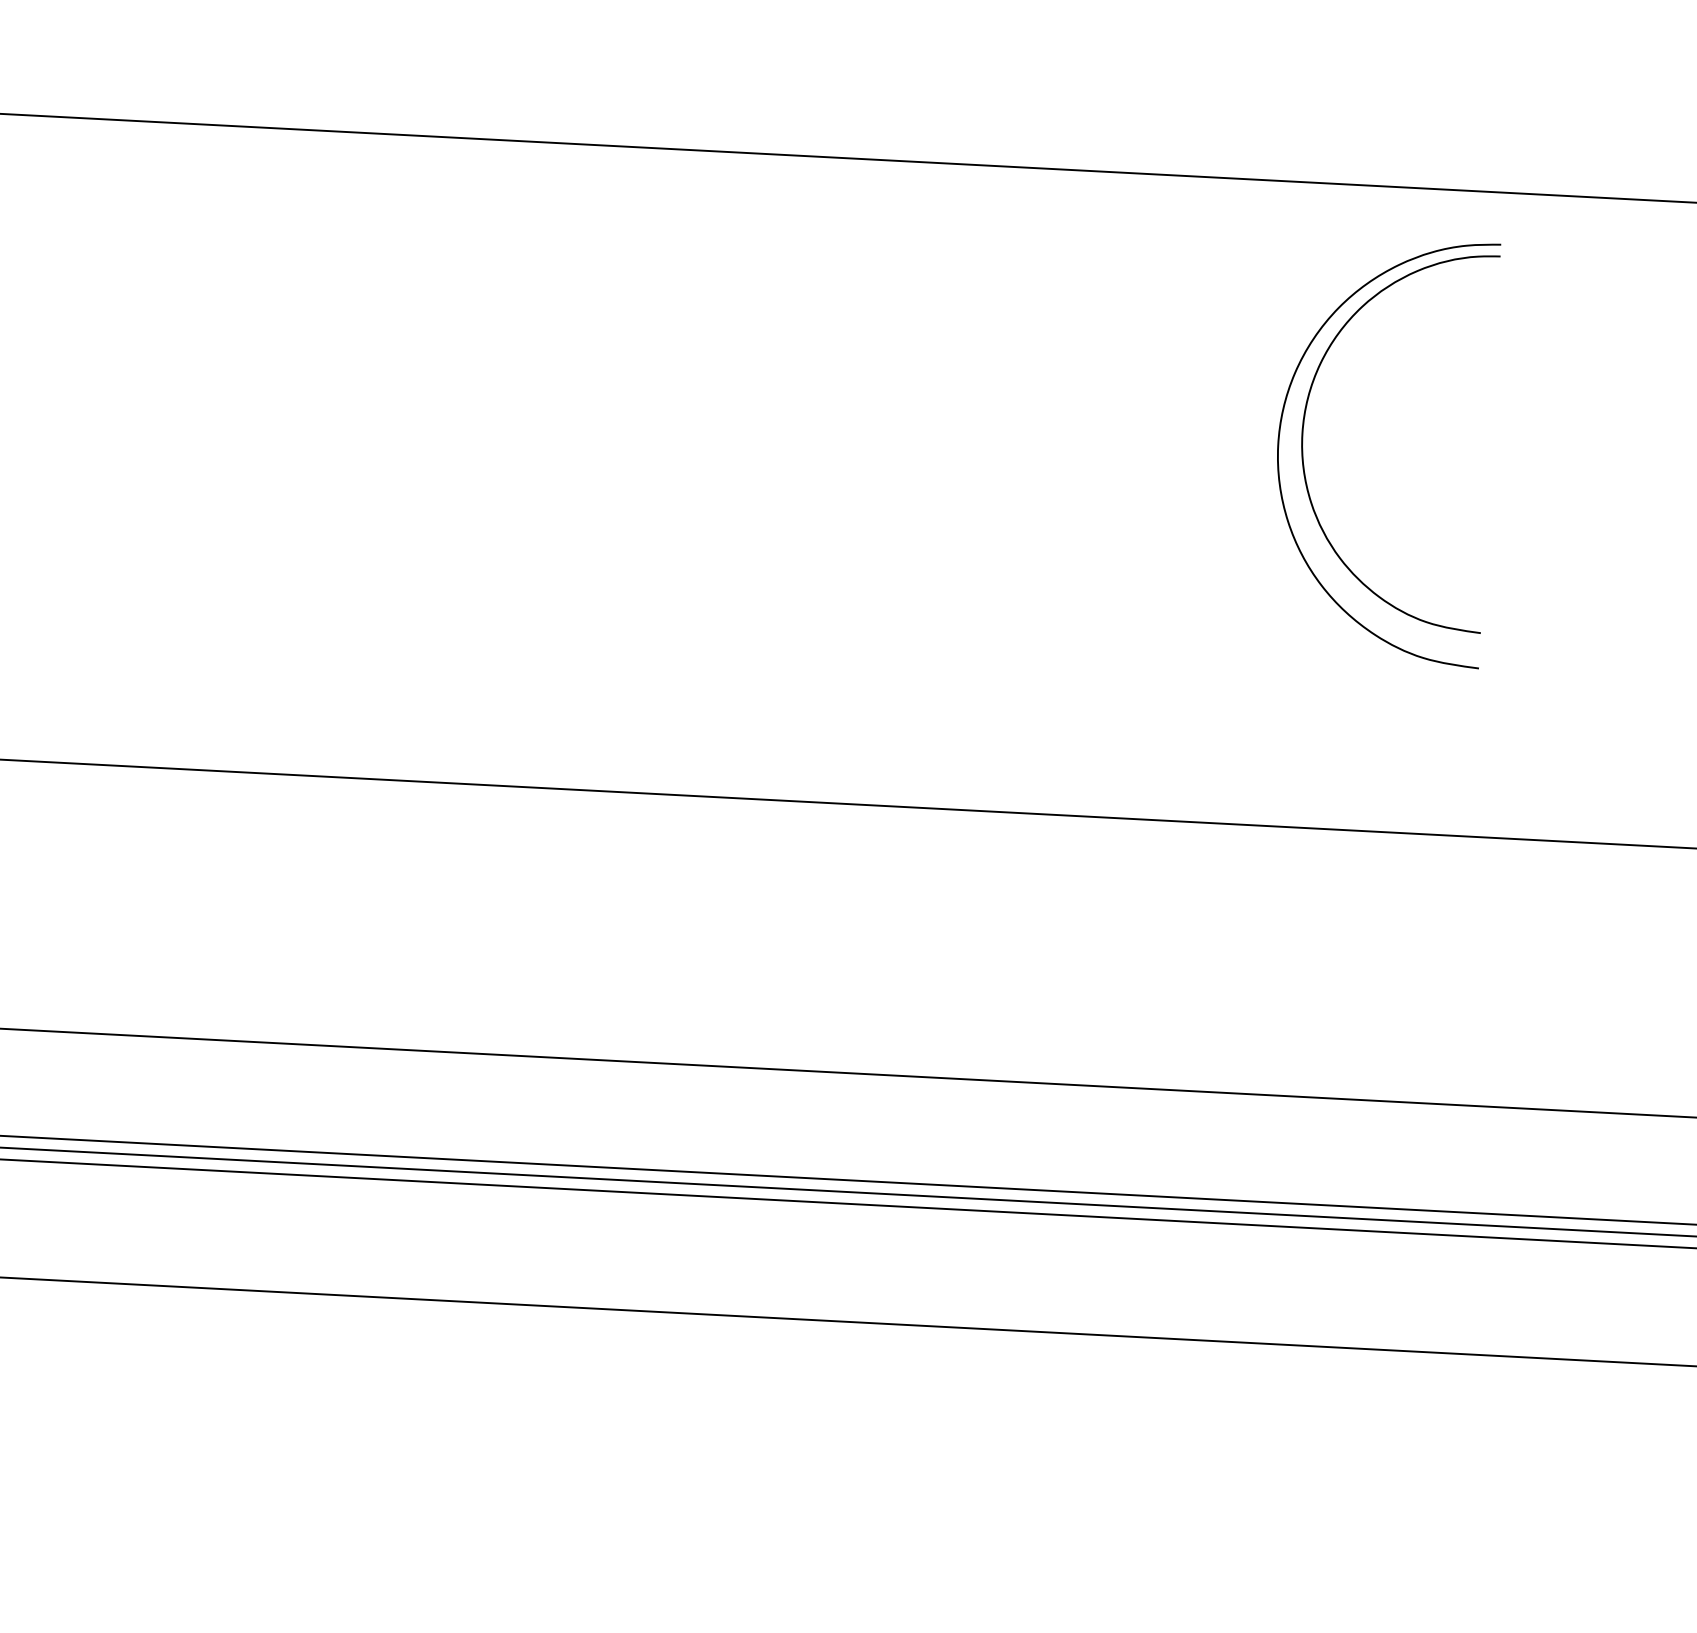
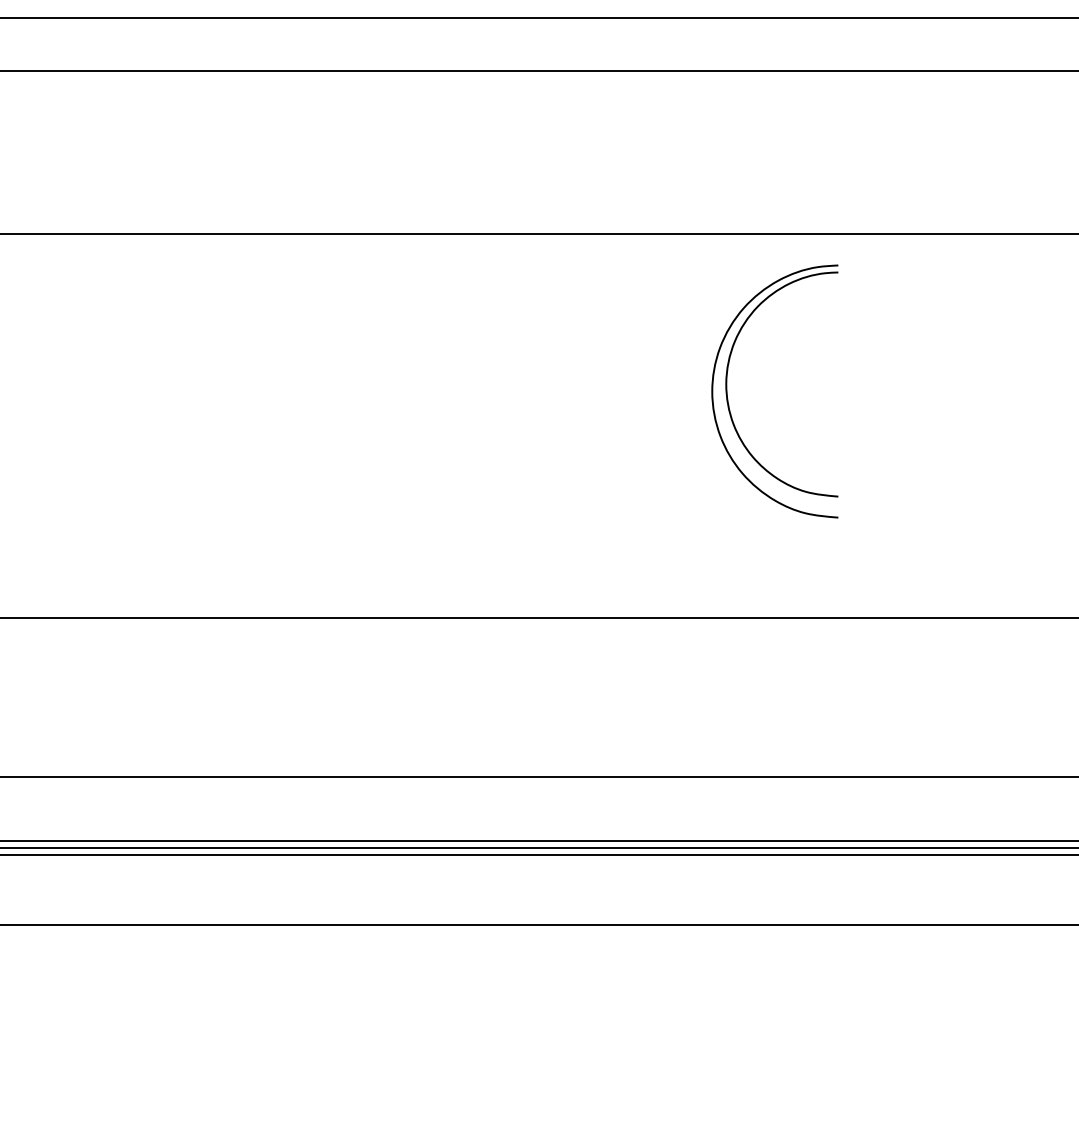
part: (1304, 458) -> (728, 398), moved

